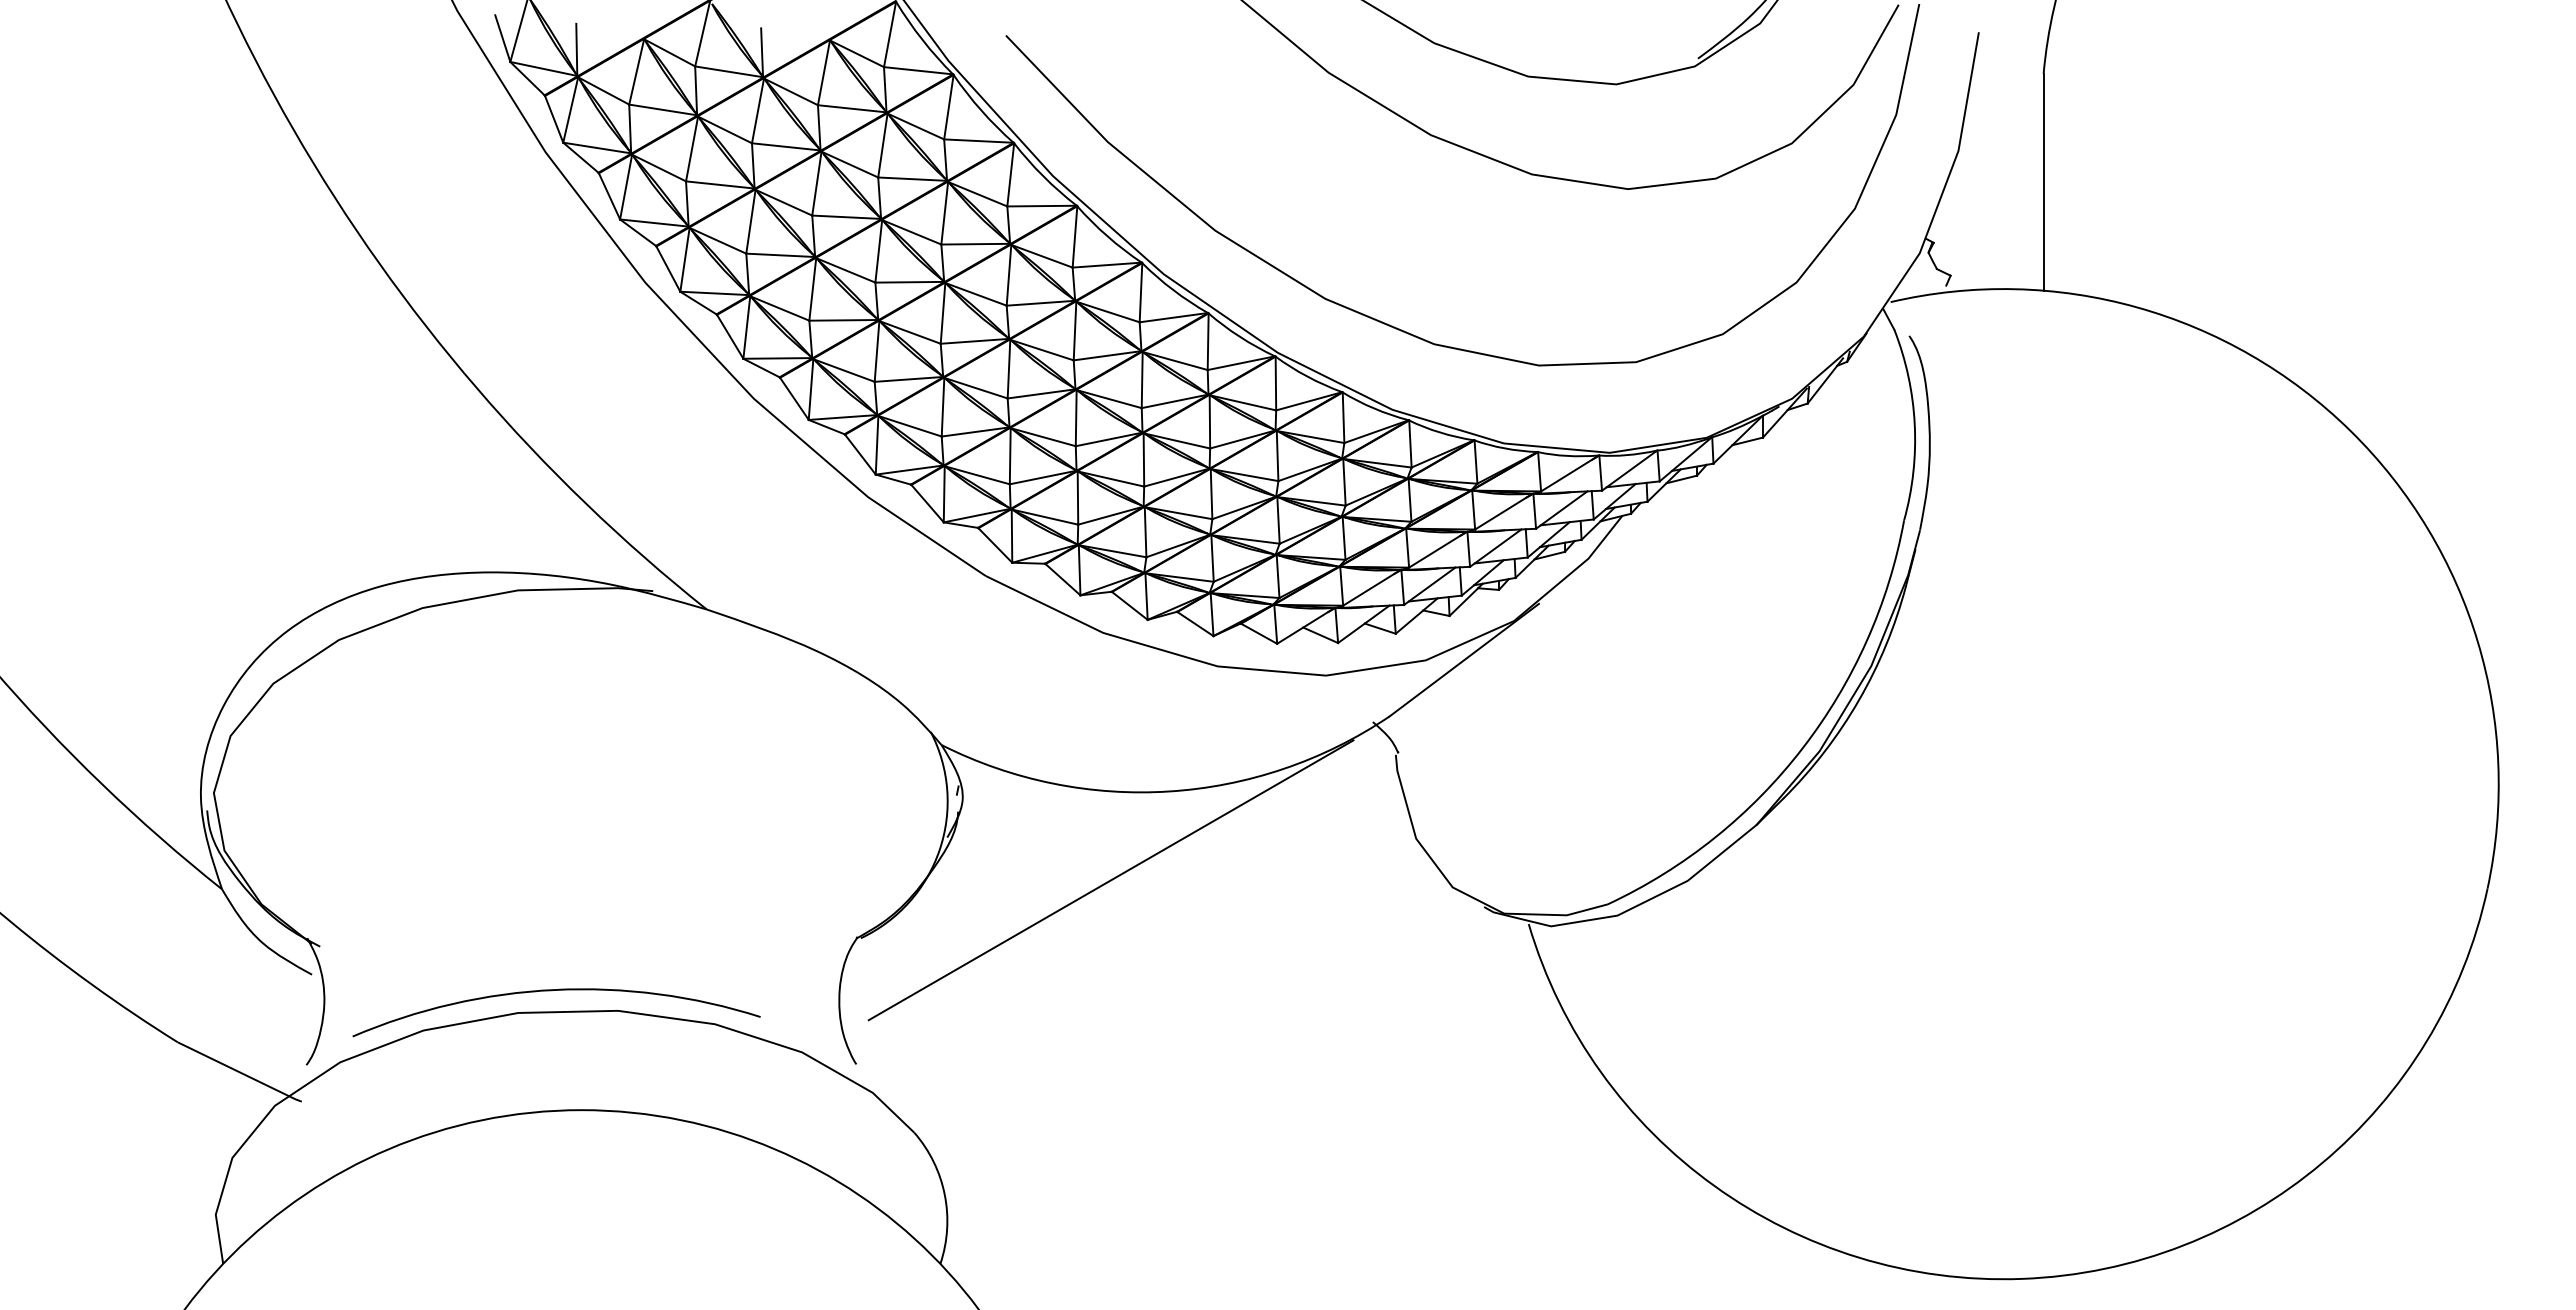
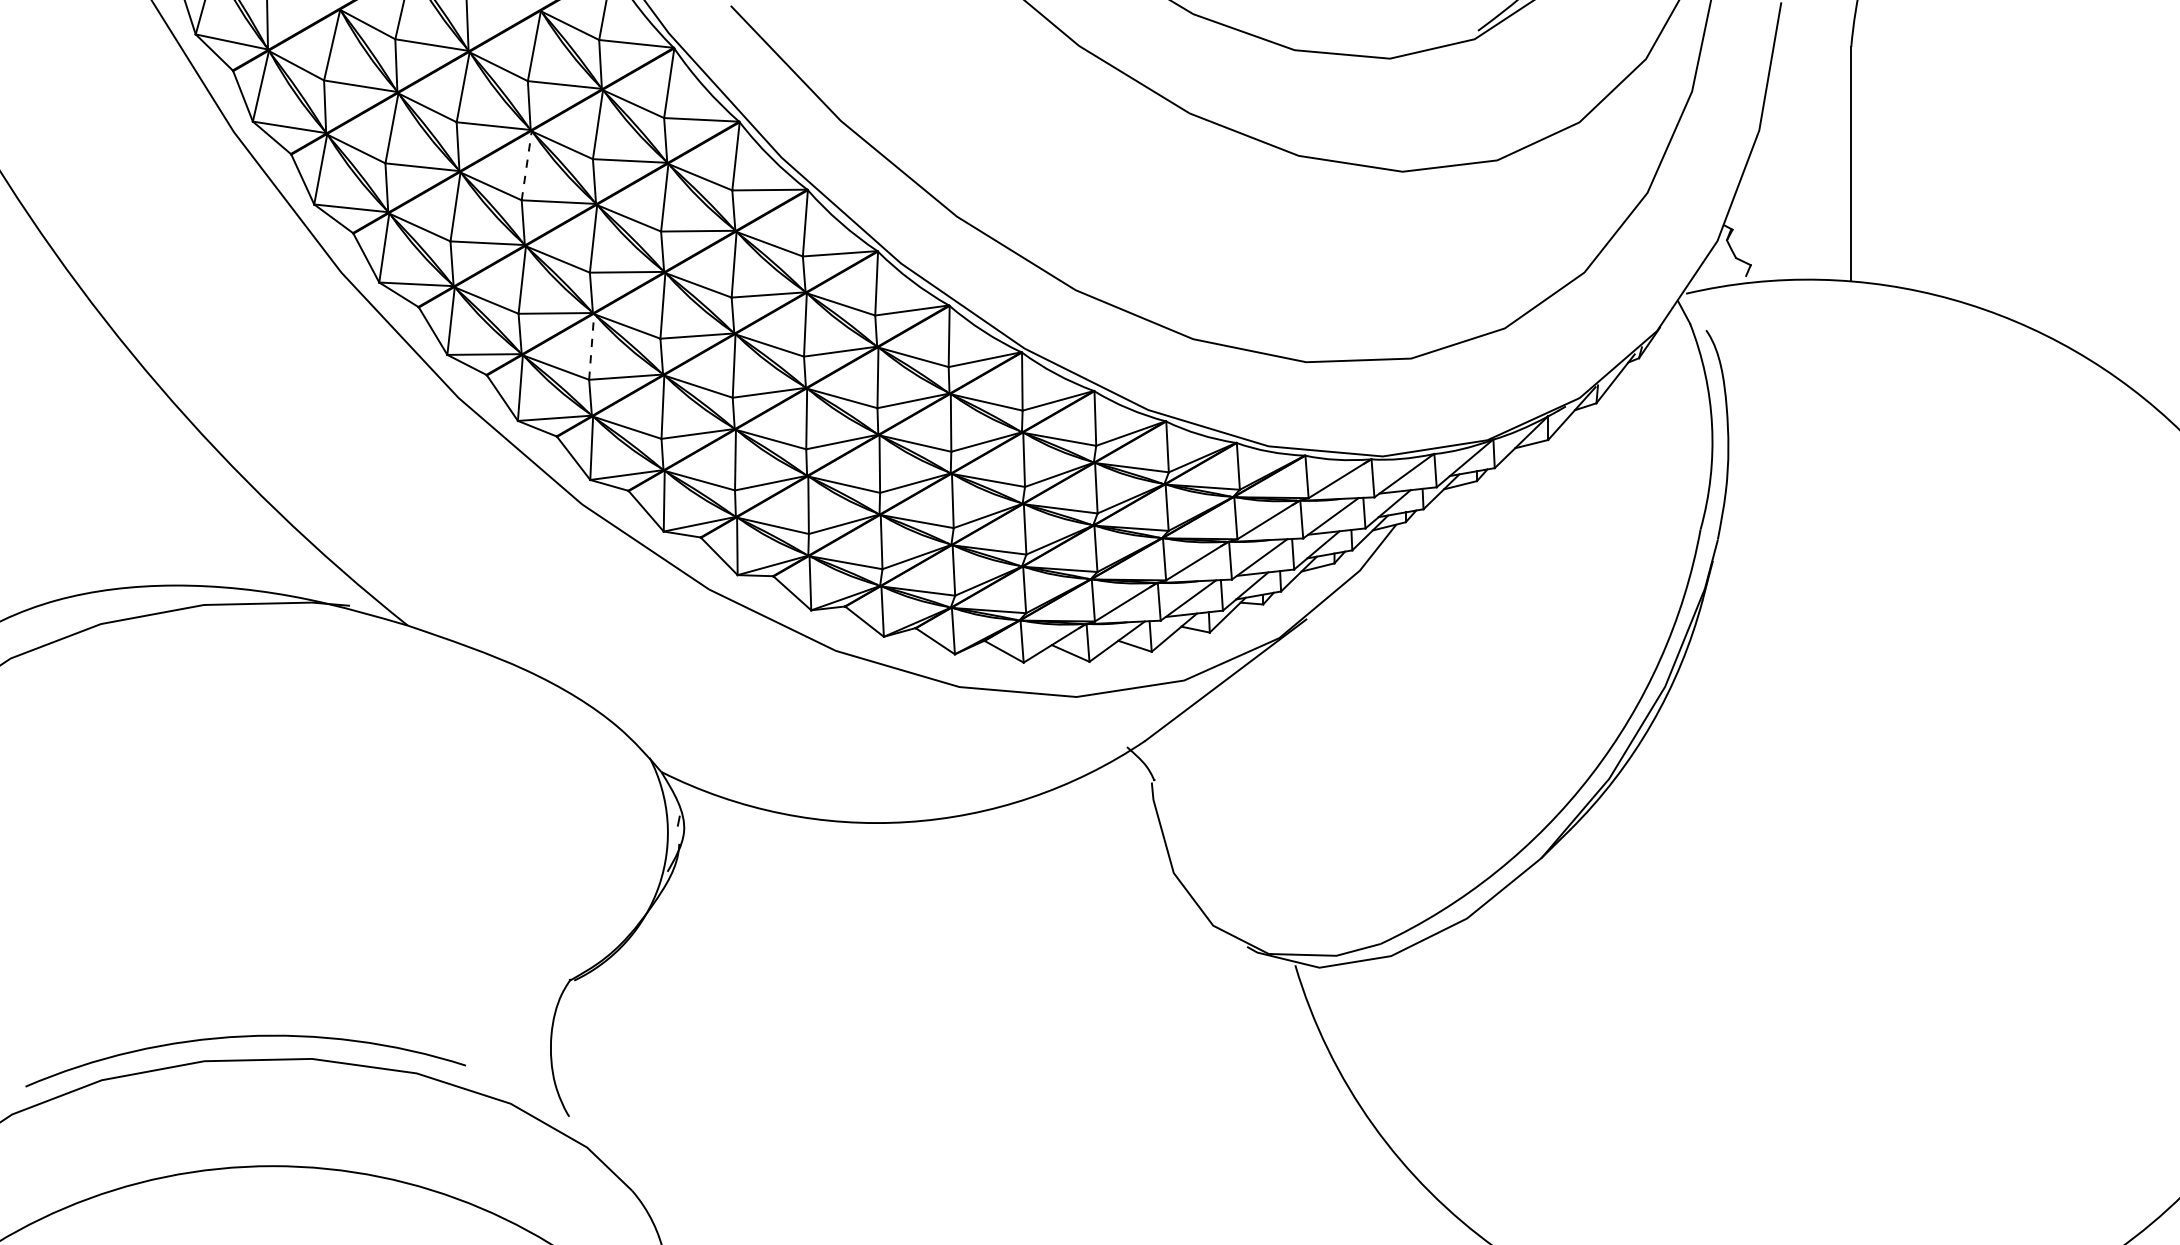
line: (816, 183) -> (526, 165), solid -> dashed
line: (877, 350) -> (592, 345), solid -> dashed
line: (1110, 880) -> (843, 918), removed

